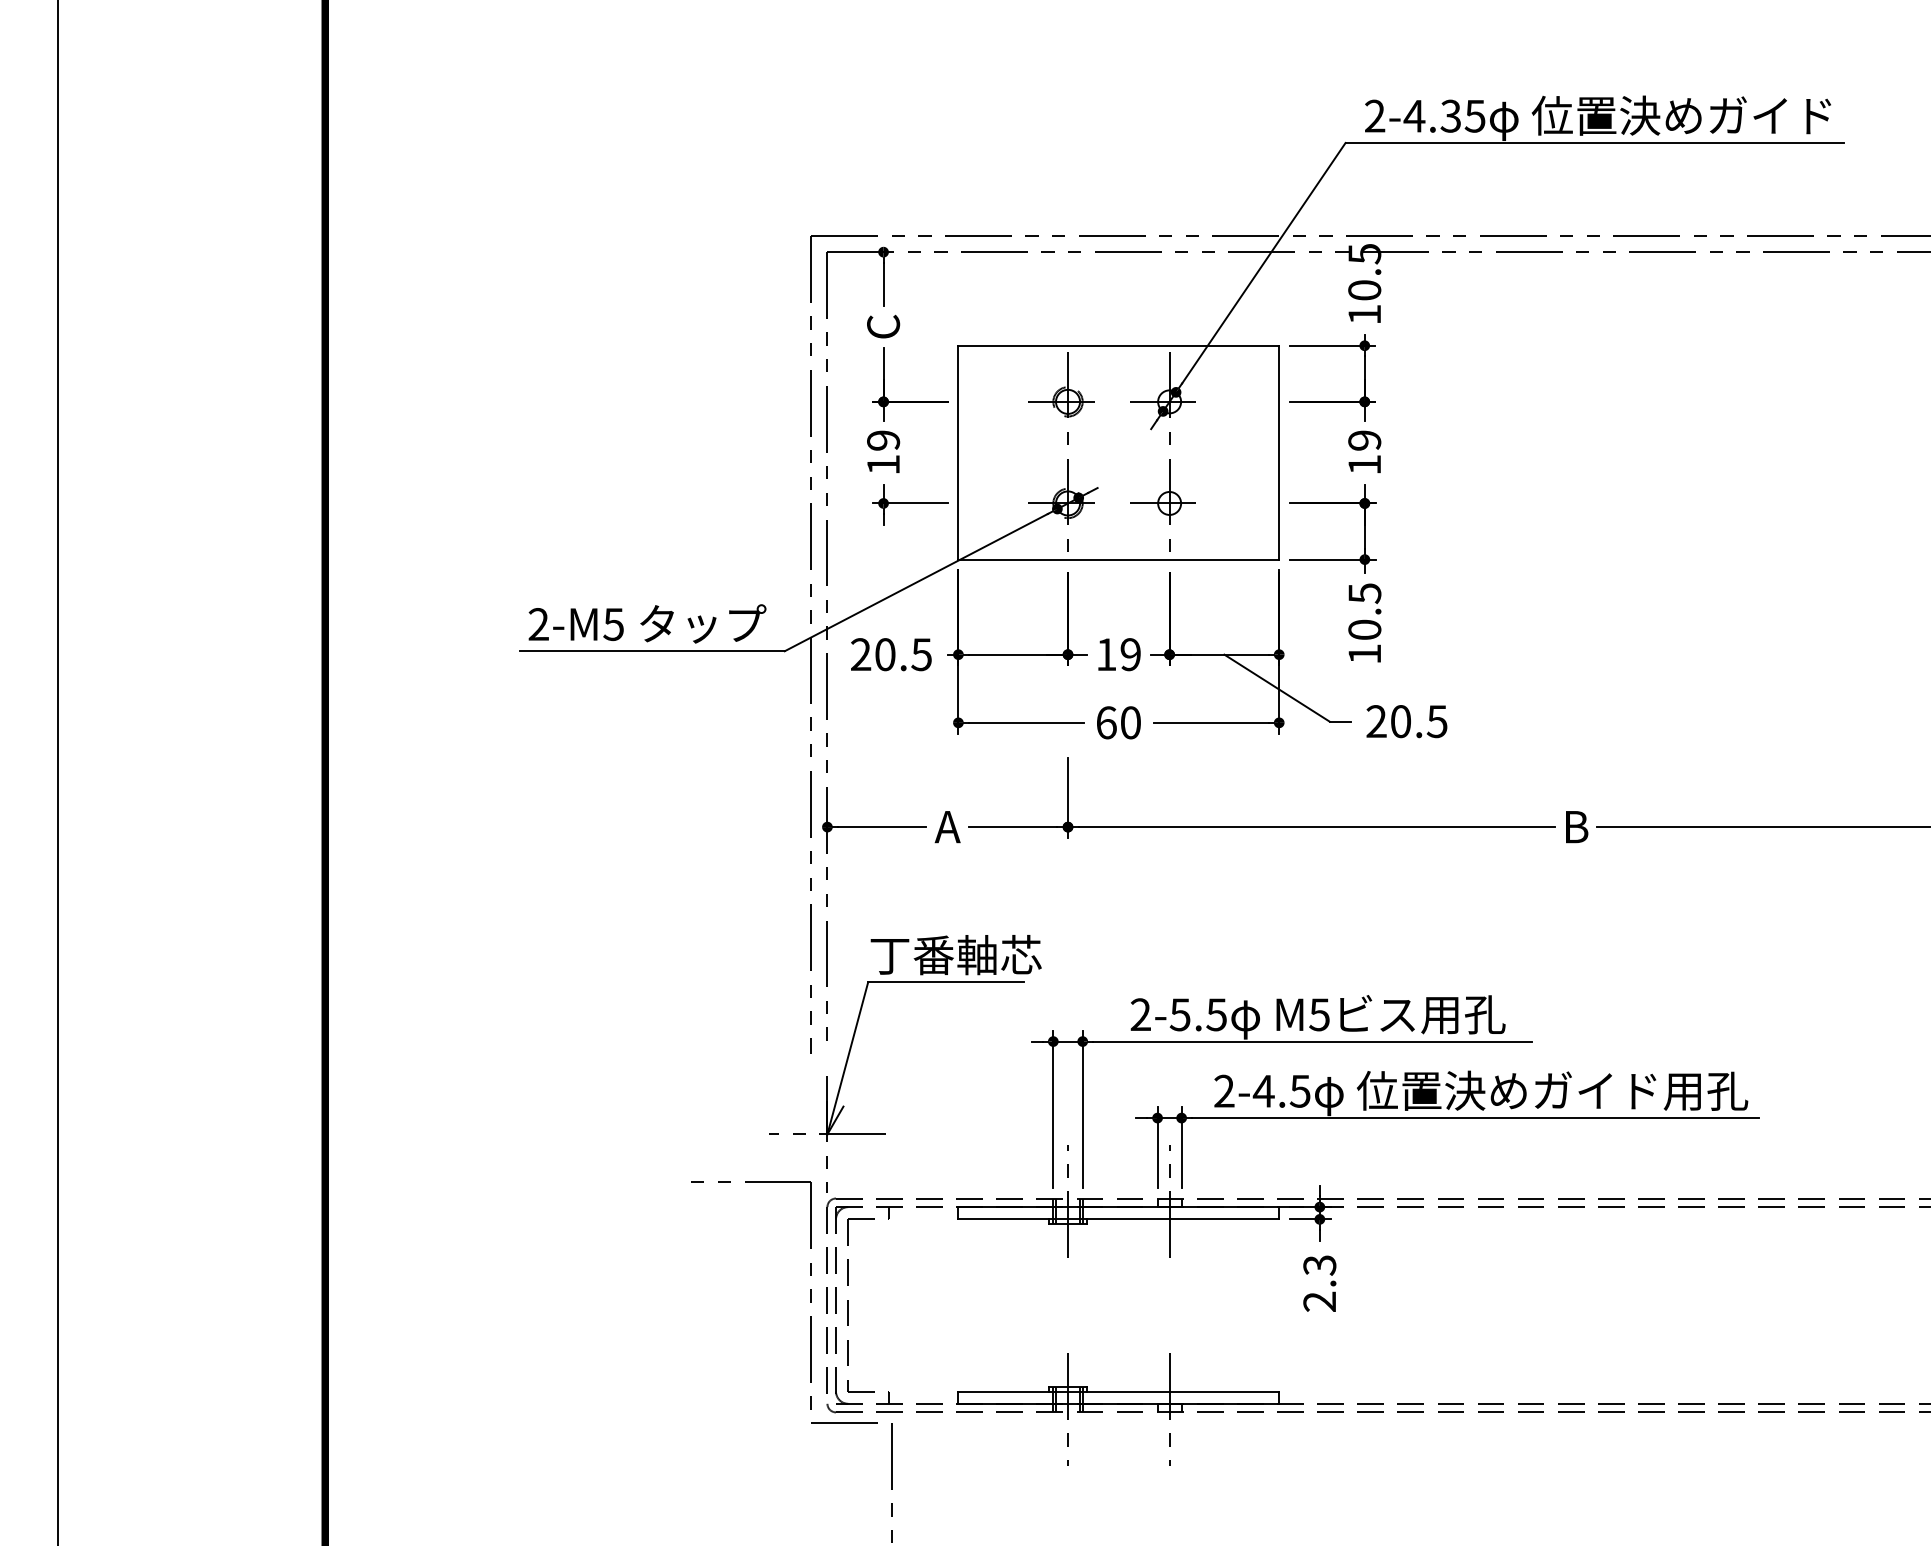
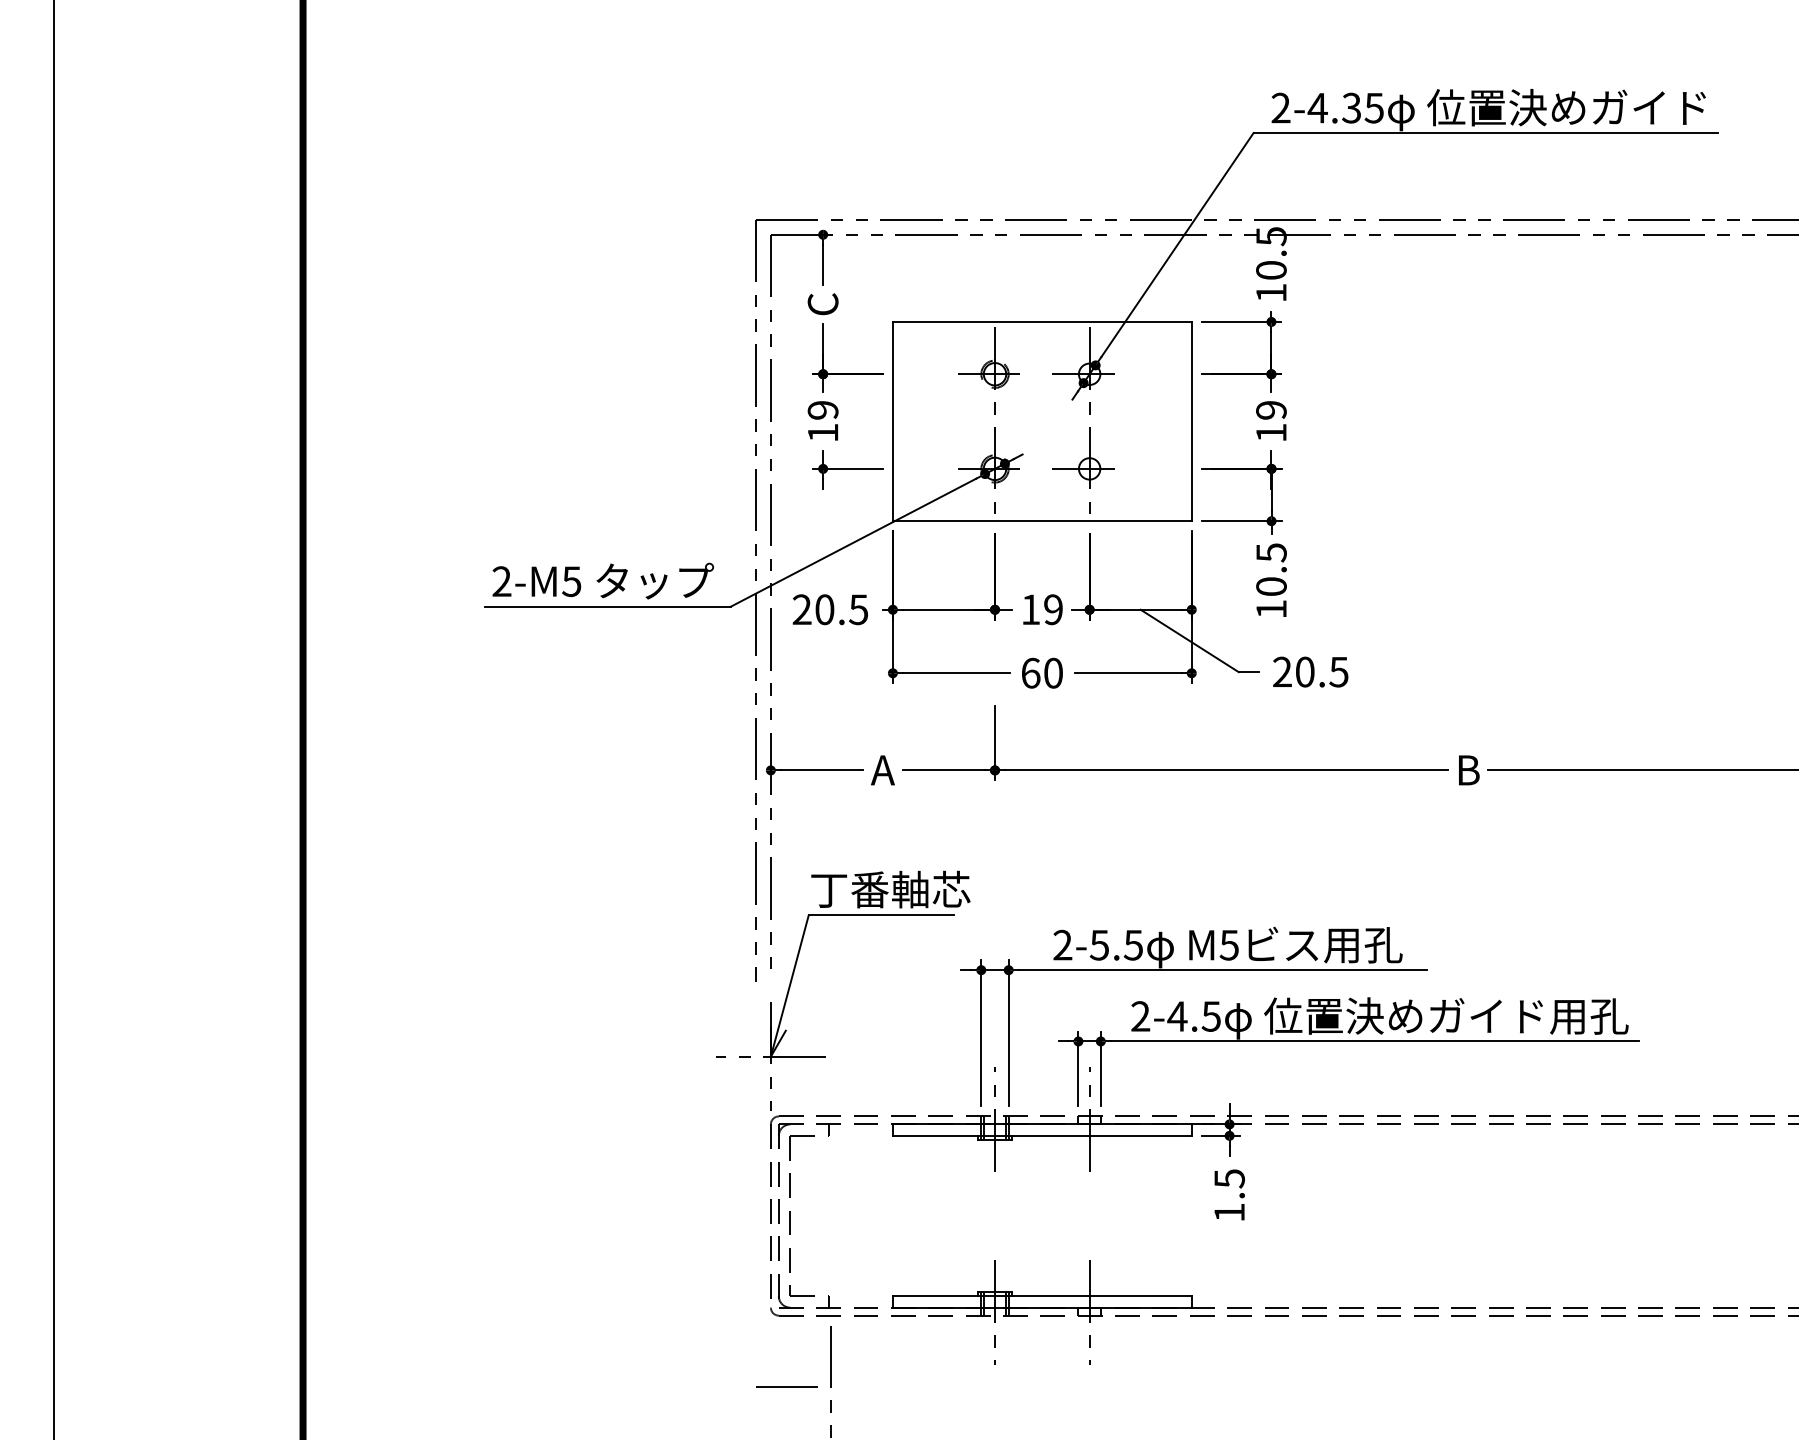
text: (1319, 1283) -> (1229, 1195), 2.3 -> 1.5
part: (810, 1295) -> (755, 1206), removed
line: (844, 1422) -> (786, 1386), moved

